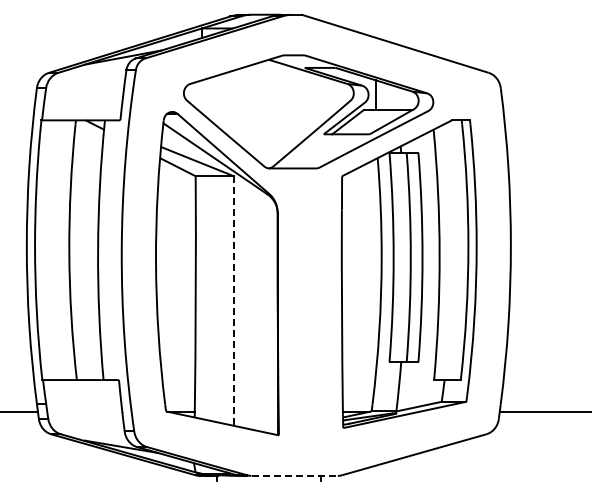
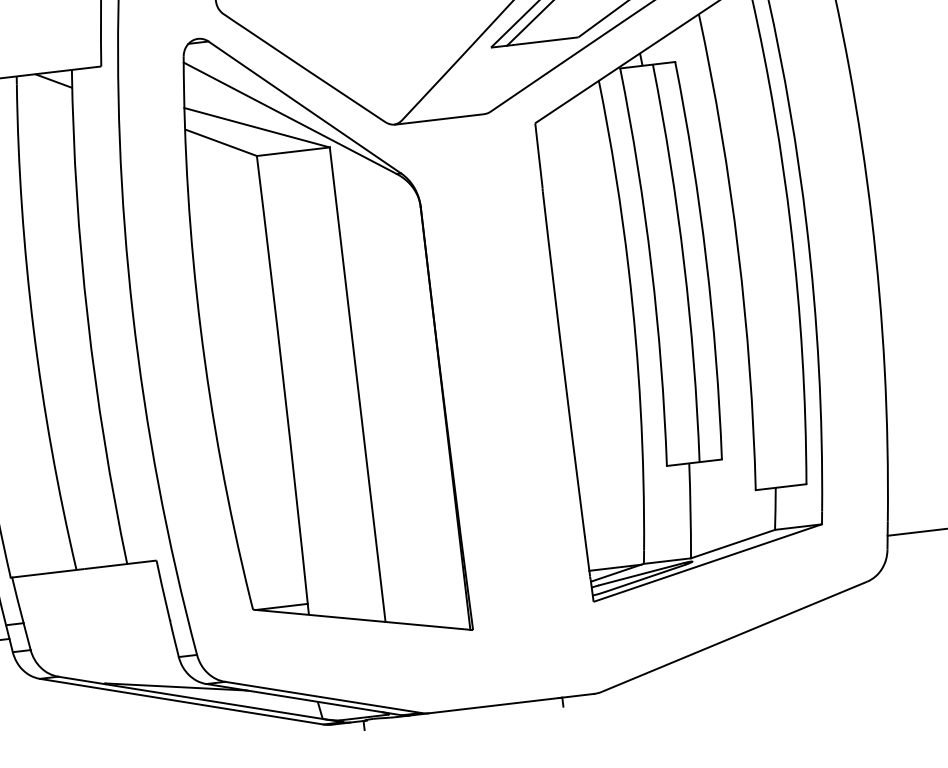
line: (234, 301) -> (358, 385), dashed -> solid
line: (289, 475) -> (502, 703), dashed -> solid

